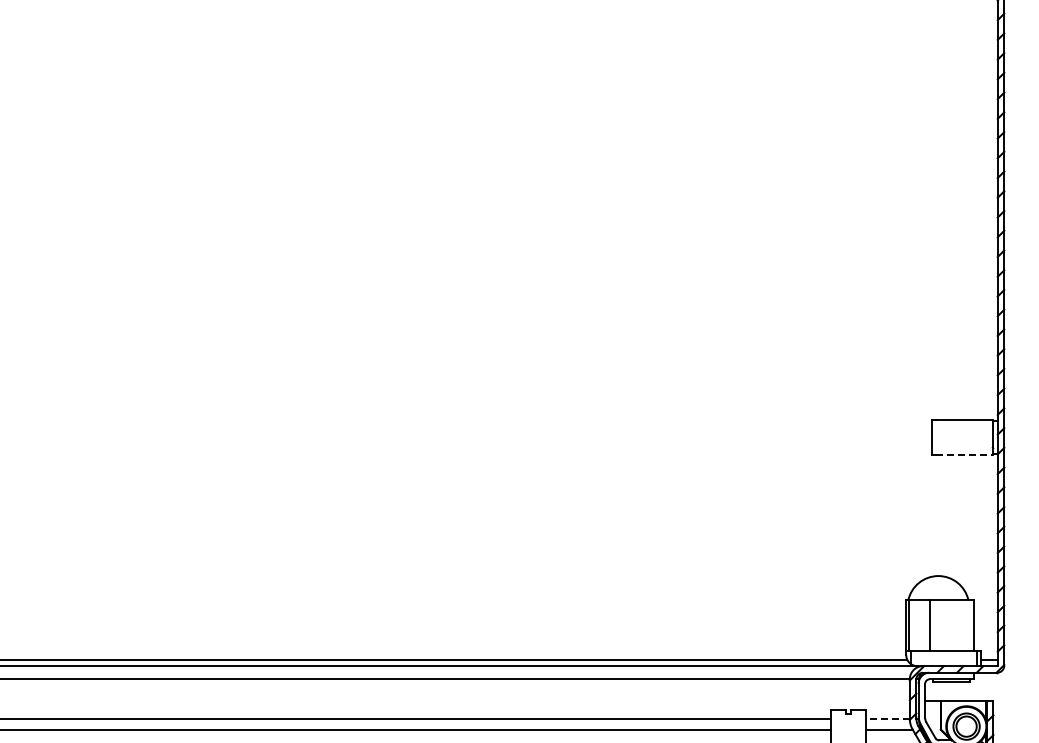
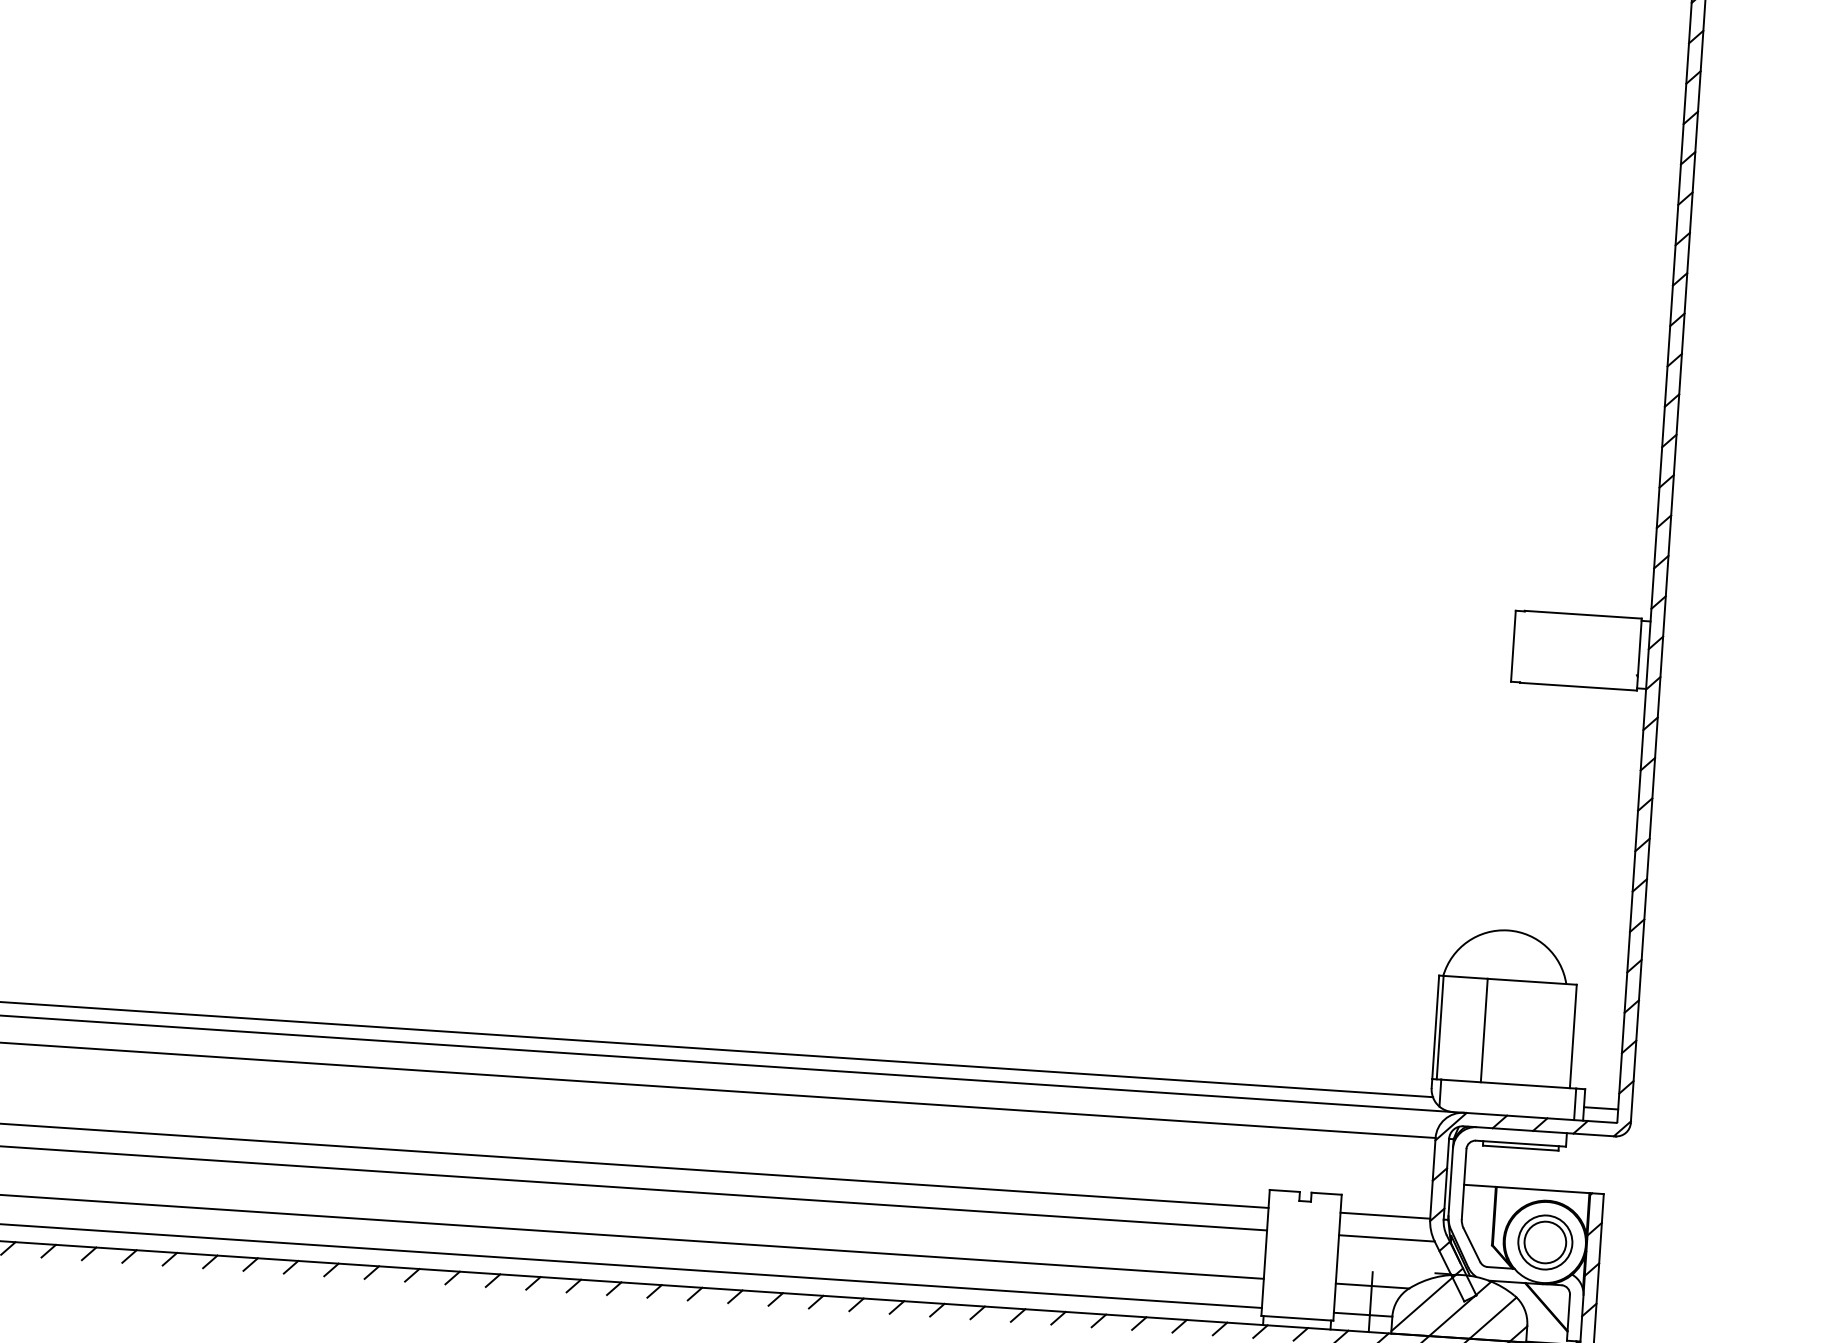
line: (964, 455) -> (1577, 687), dashed -> solid
line: (887, 718) -> (1384, 1215), dashed -> solid

